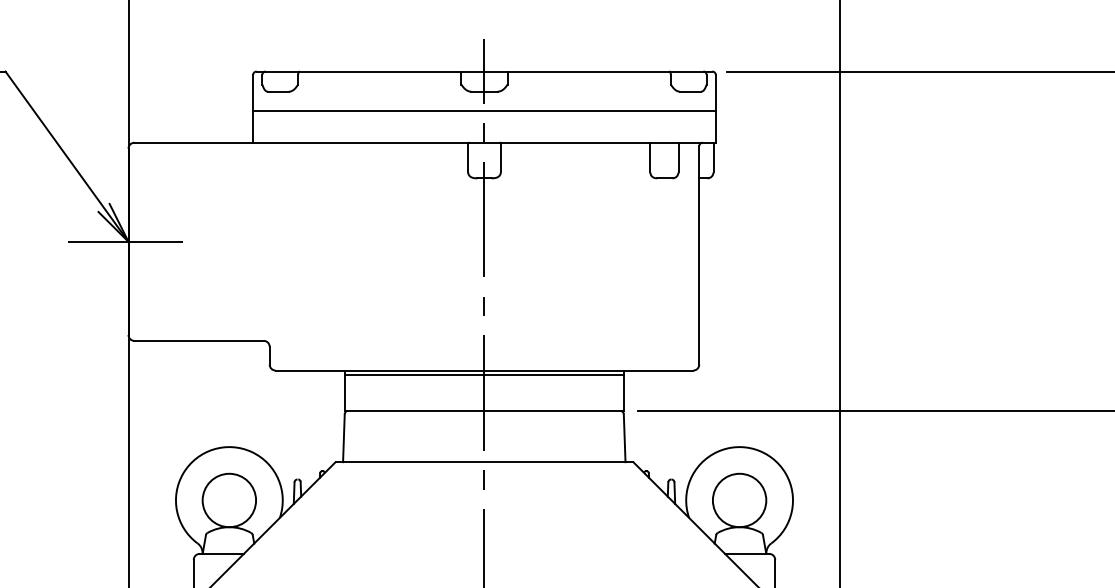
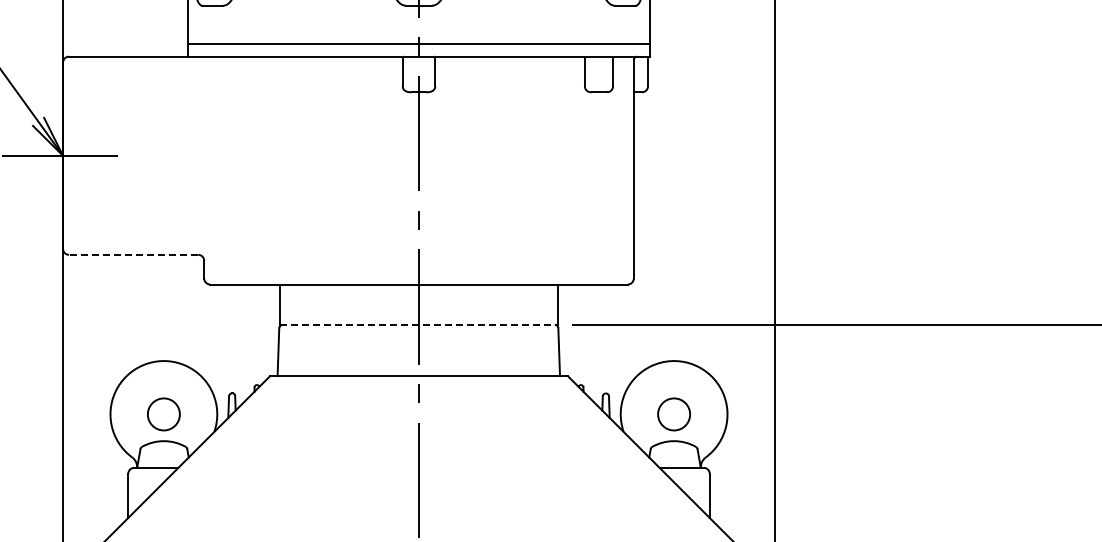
line: (484, 110) -> (419, 43), moved
line: (199, 340) -> (134, 254), solid -> dashed
line: (484, 375) -> (419, 289), removed
line: (484, 410) -> (419, 324), solid -> dashed
circle: (229, 500) -> (164, 414), size x0.6
circle: (739, 500) -> (674, 414), size x0.6

